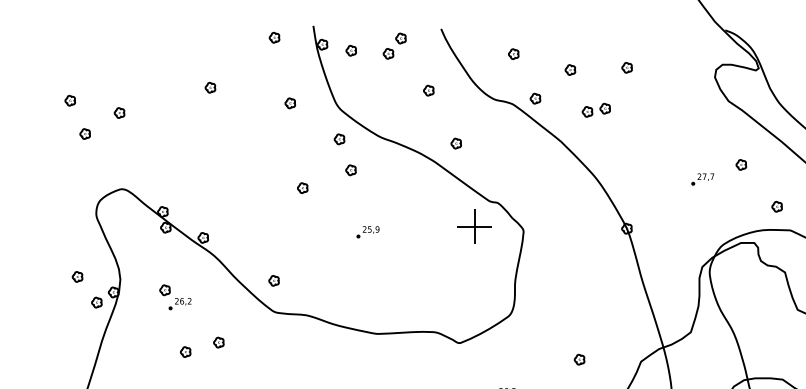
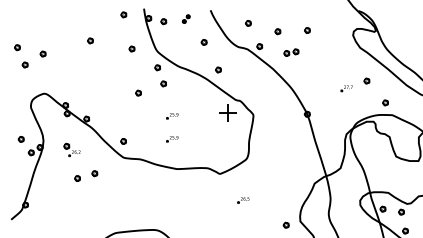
part: (393, 44) -> (185, 18), size x0.6
part: (368, 277) -> (172, 139), added
part: (579, 359) -> (282, 182), removed

